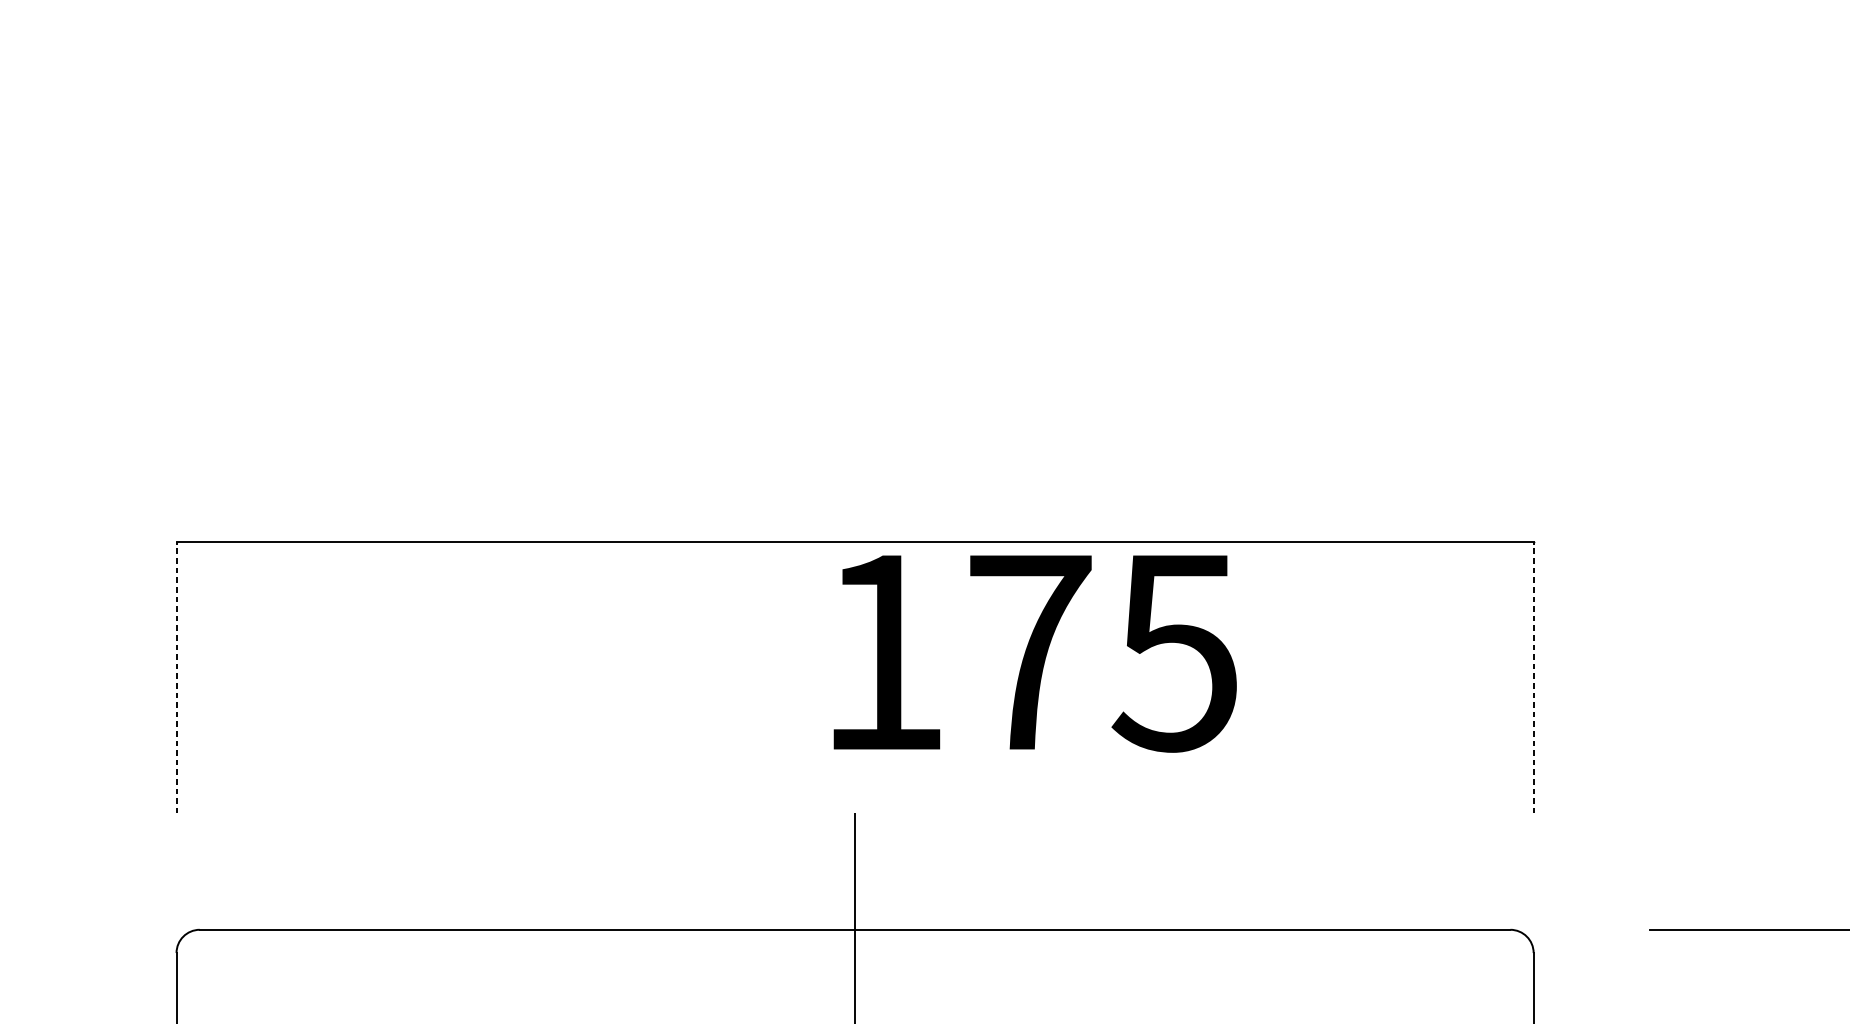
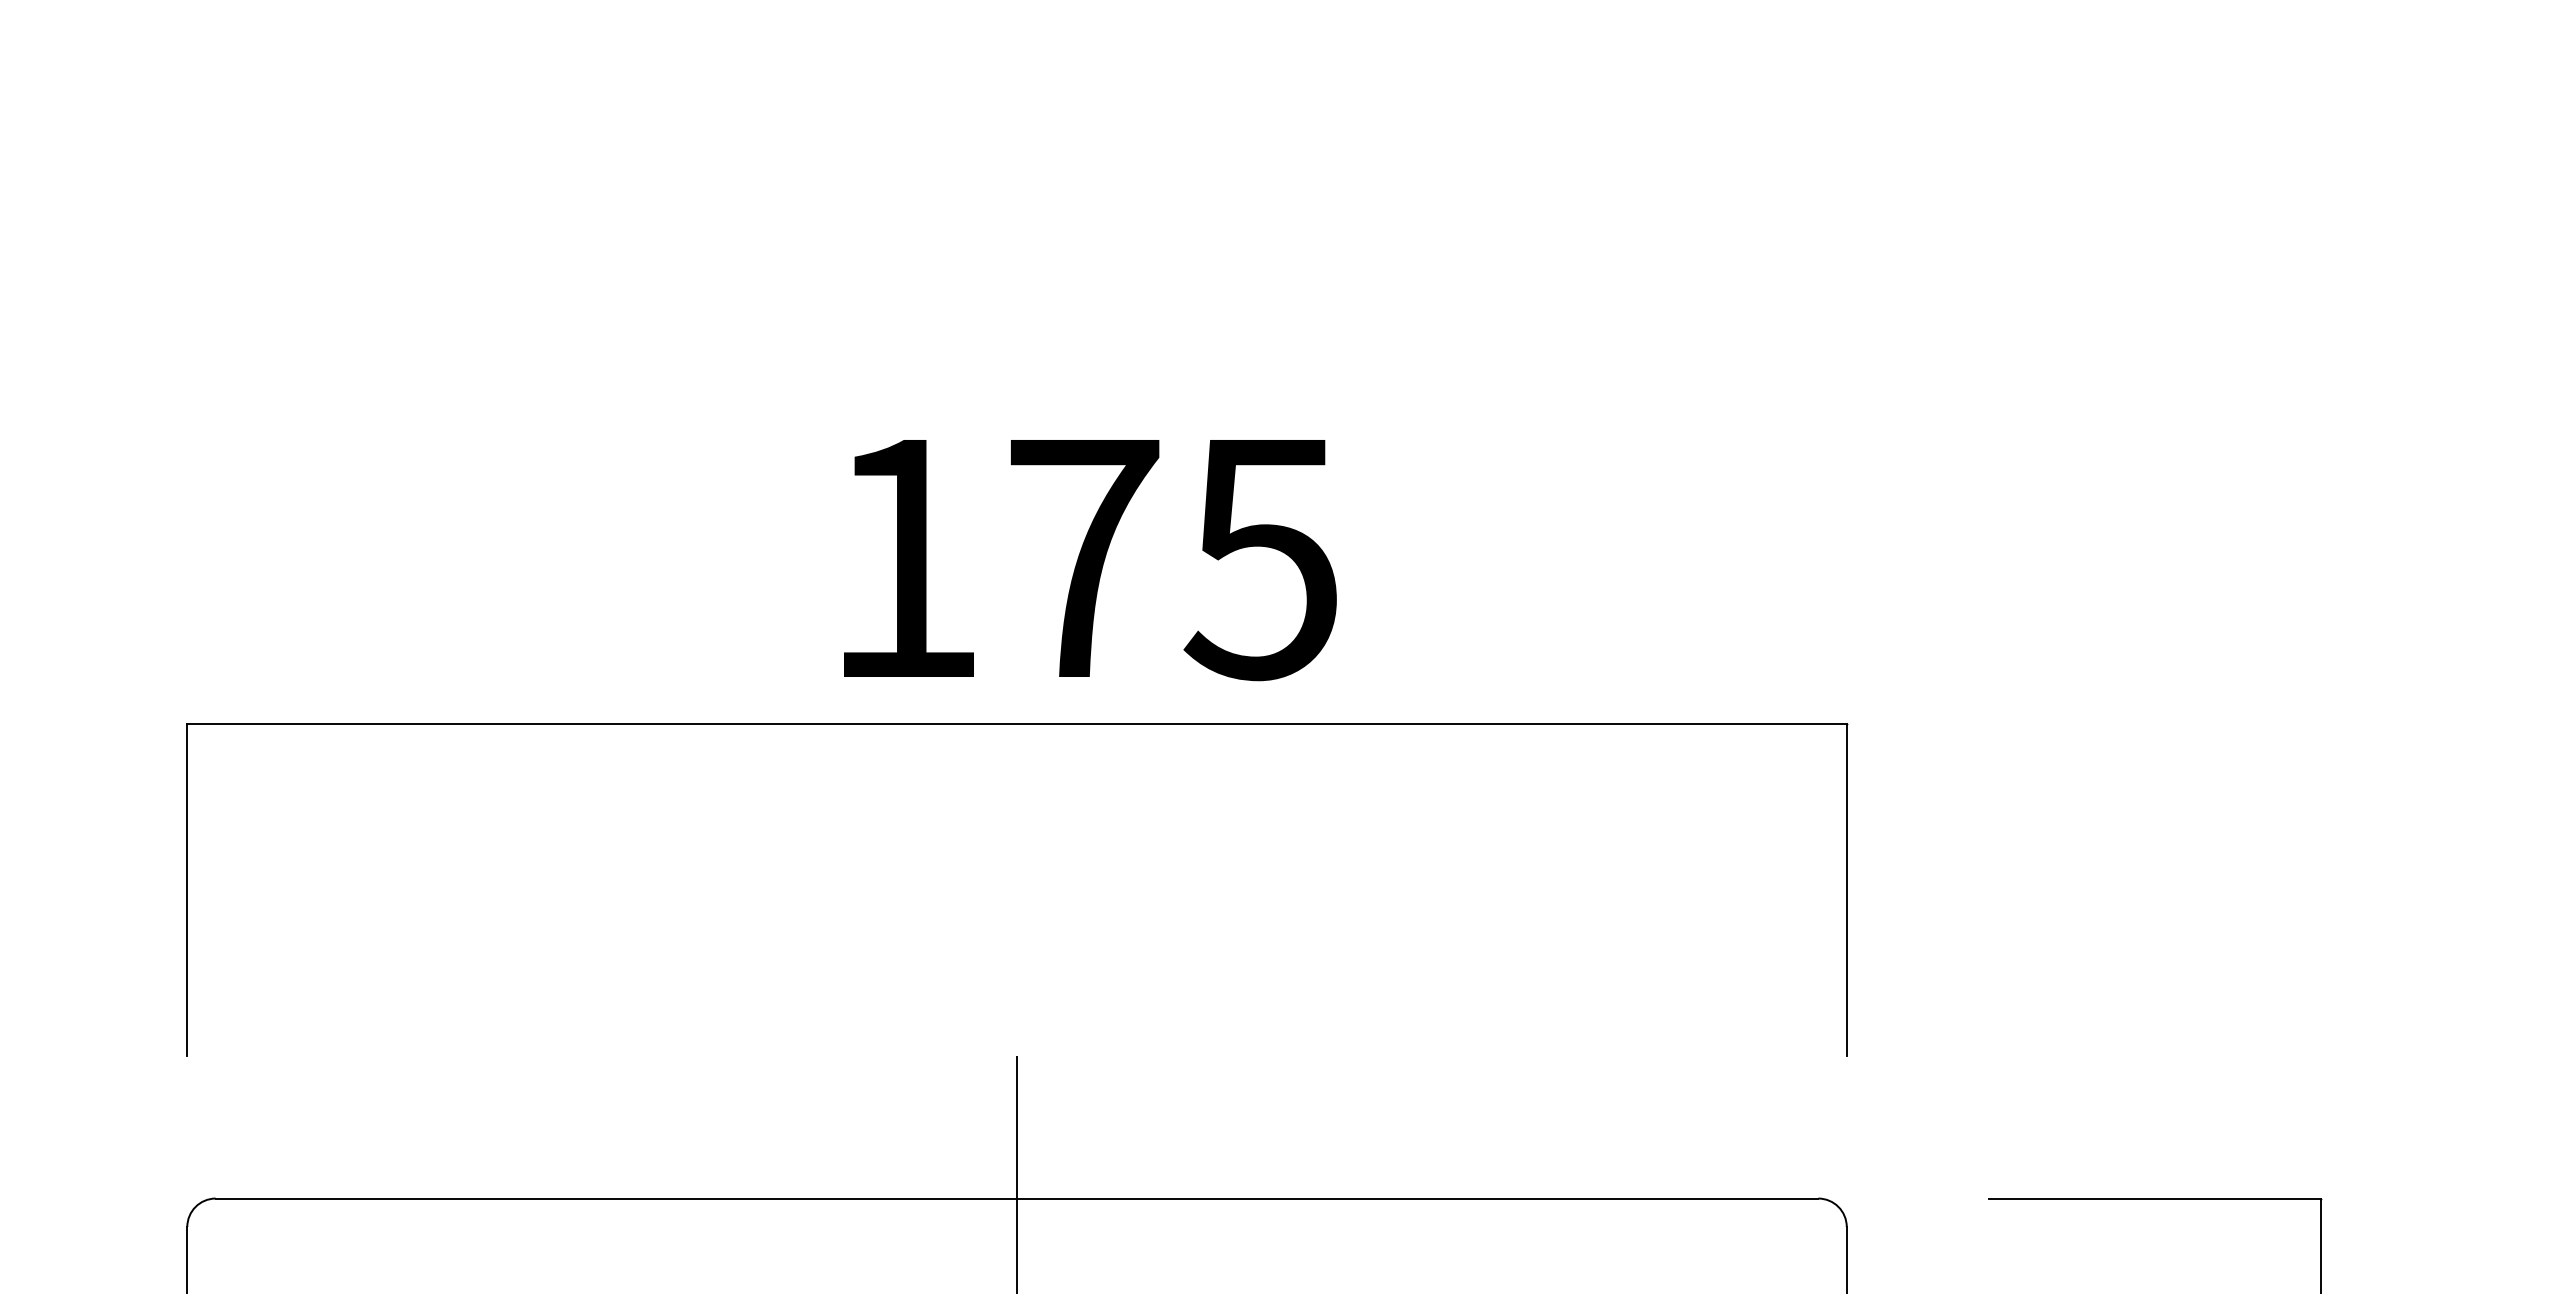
text: (1035, 654) -> (1090, 560), moved
line: (176, 677) -> (187, 890), dashed -> solid
line: (1533, 677) -> (1846, 890), dashed -> solid

